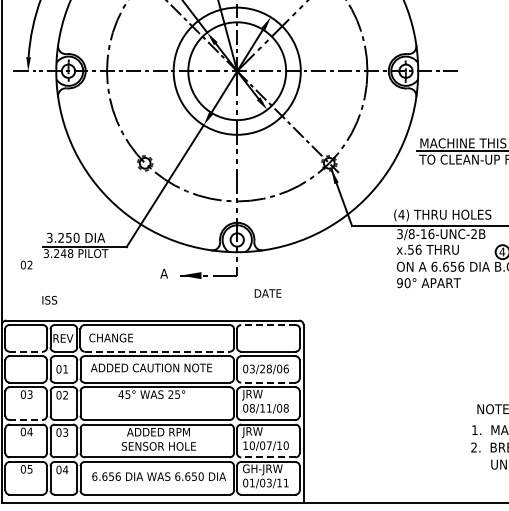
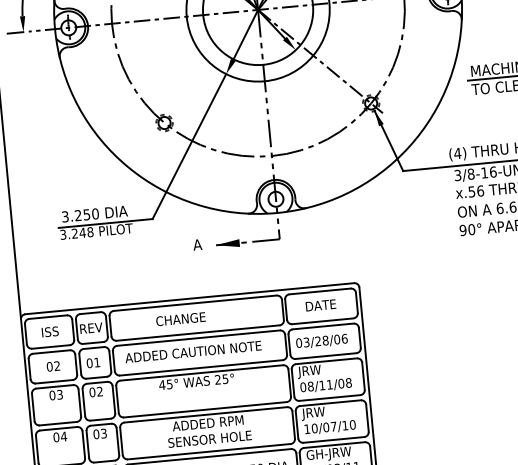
text: (26, 264) -> (53, 365), moved
text: (267, 293) -> (320, 305), moved
text: (49, 300) -> (49, 332), moved
line: (268, 325) -> (320, 291), dashed -> solid
text: (111, 337) -> (181, 318), moved
line: (26, 351) -> (51, 346), dashed -> solid
line: (157, 351) -> (198, 332), dashed -> solid
line: (267, 382) -> (325, 355), dashed -> solid
line: (26, 420) -> (58, 424), dashed -> solid
line: (267, 457) -> (333, 440), dashed -> solid

